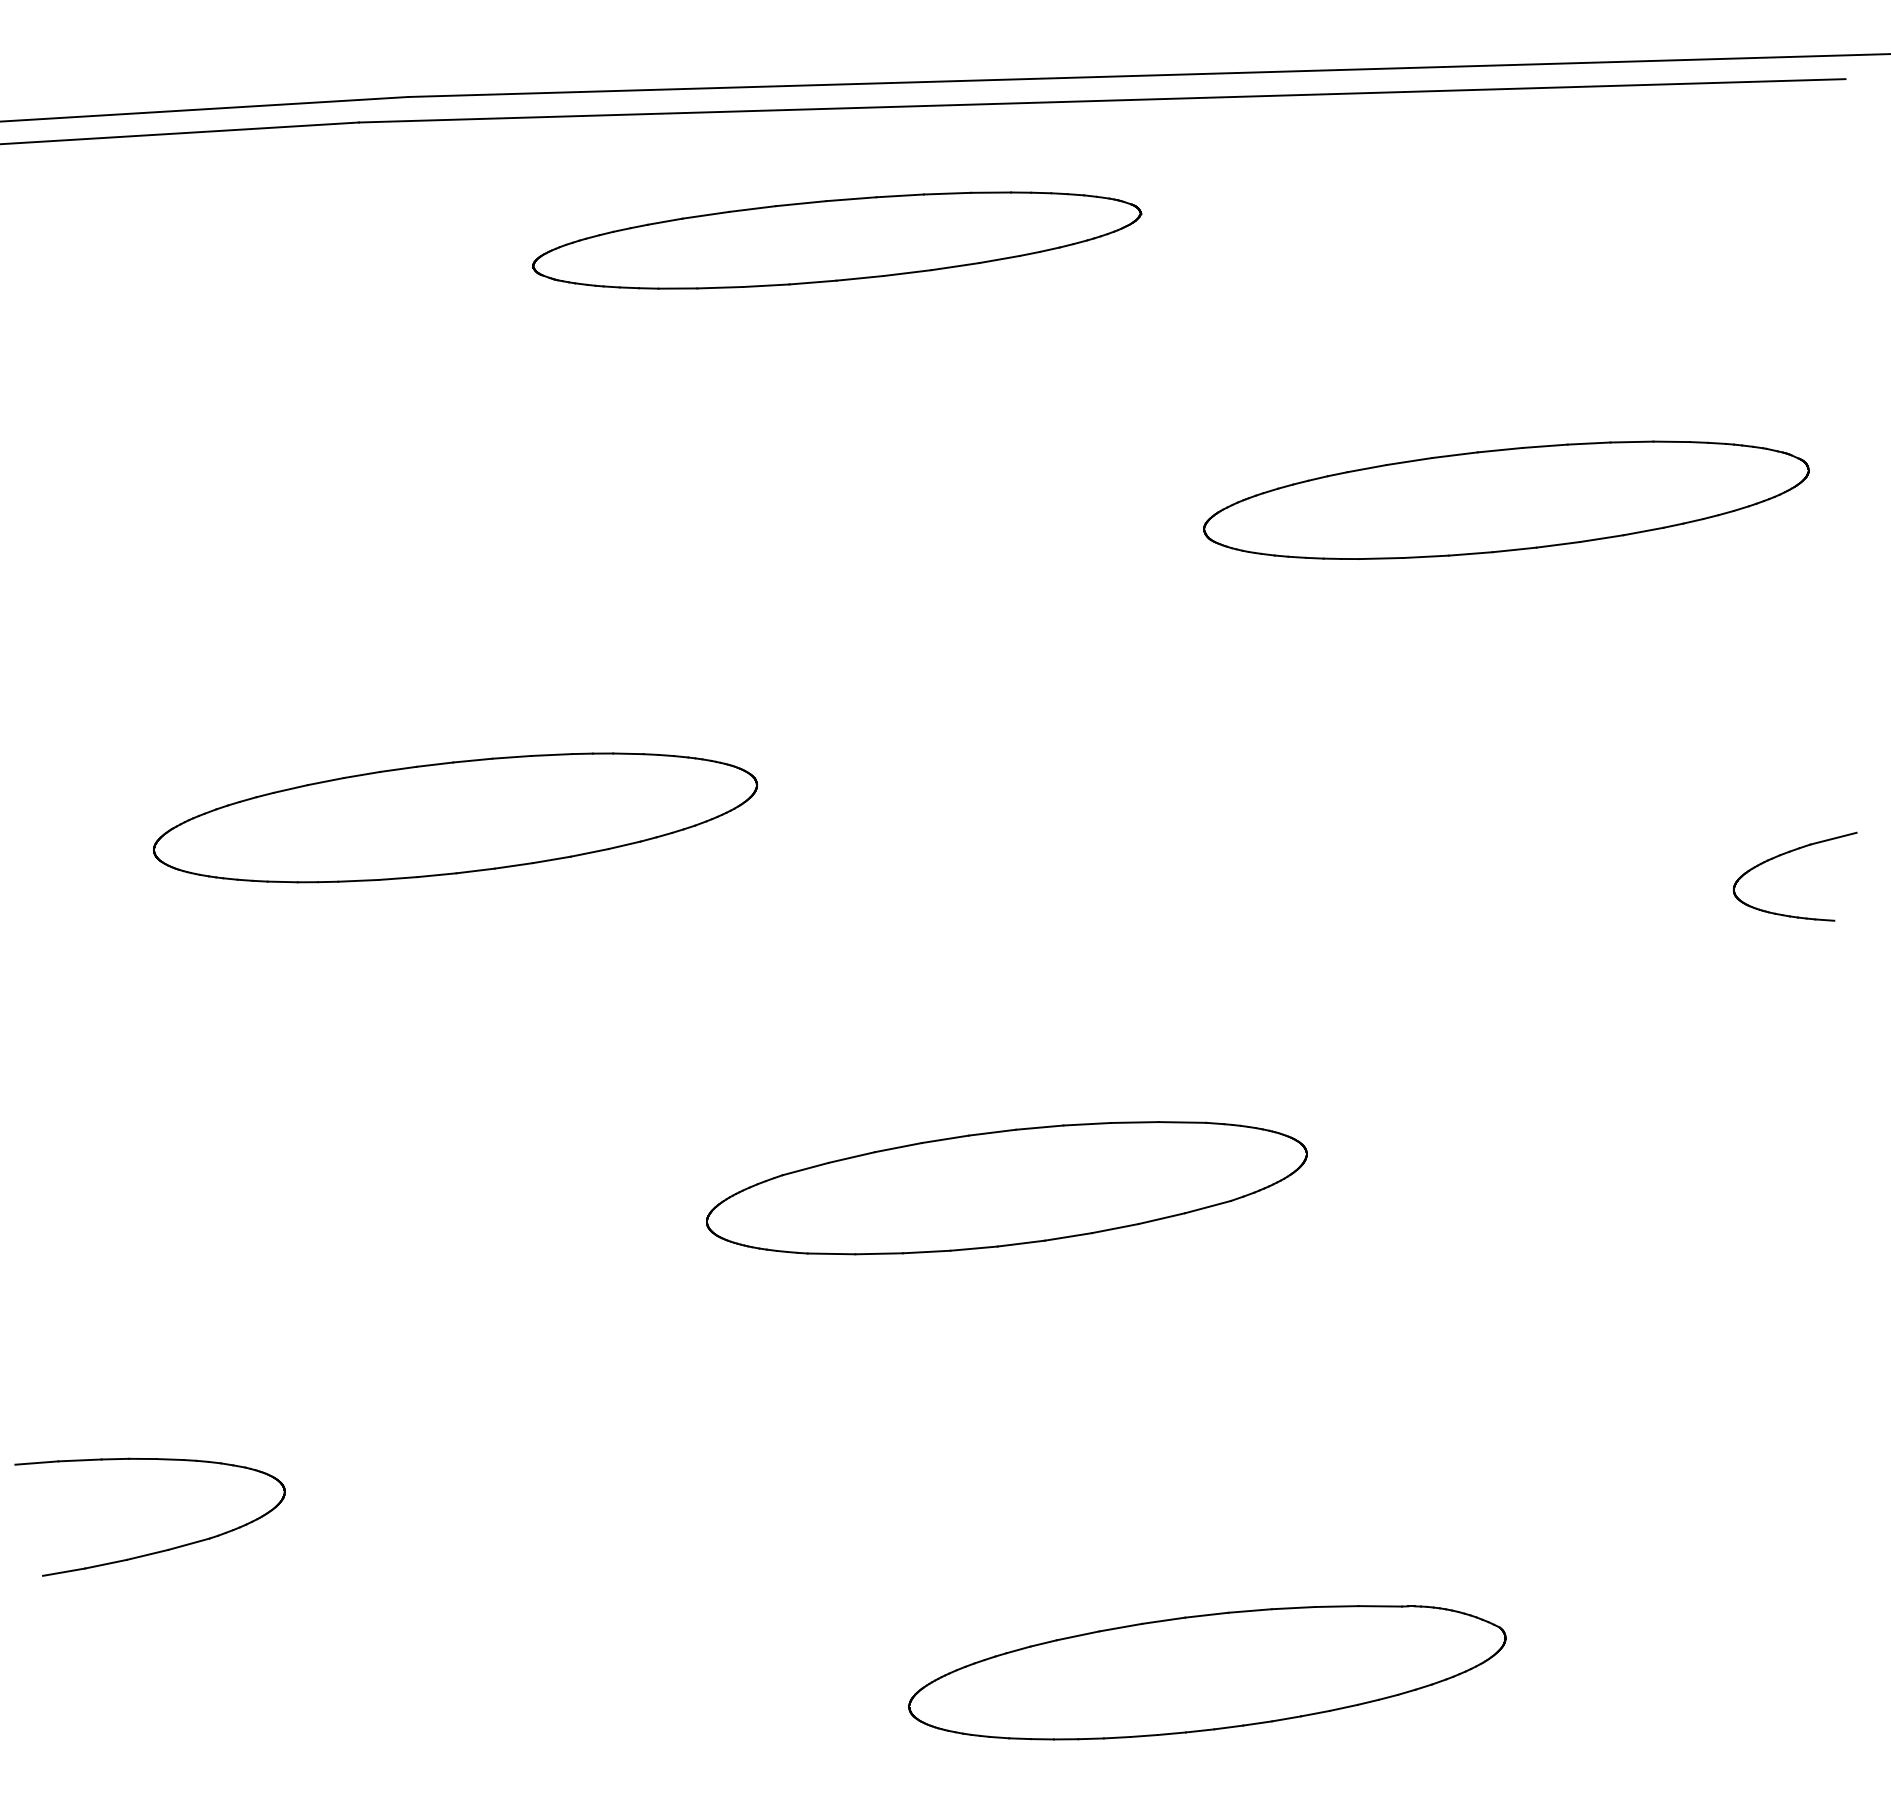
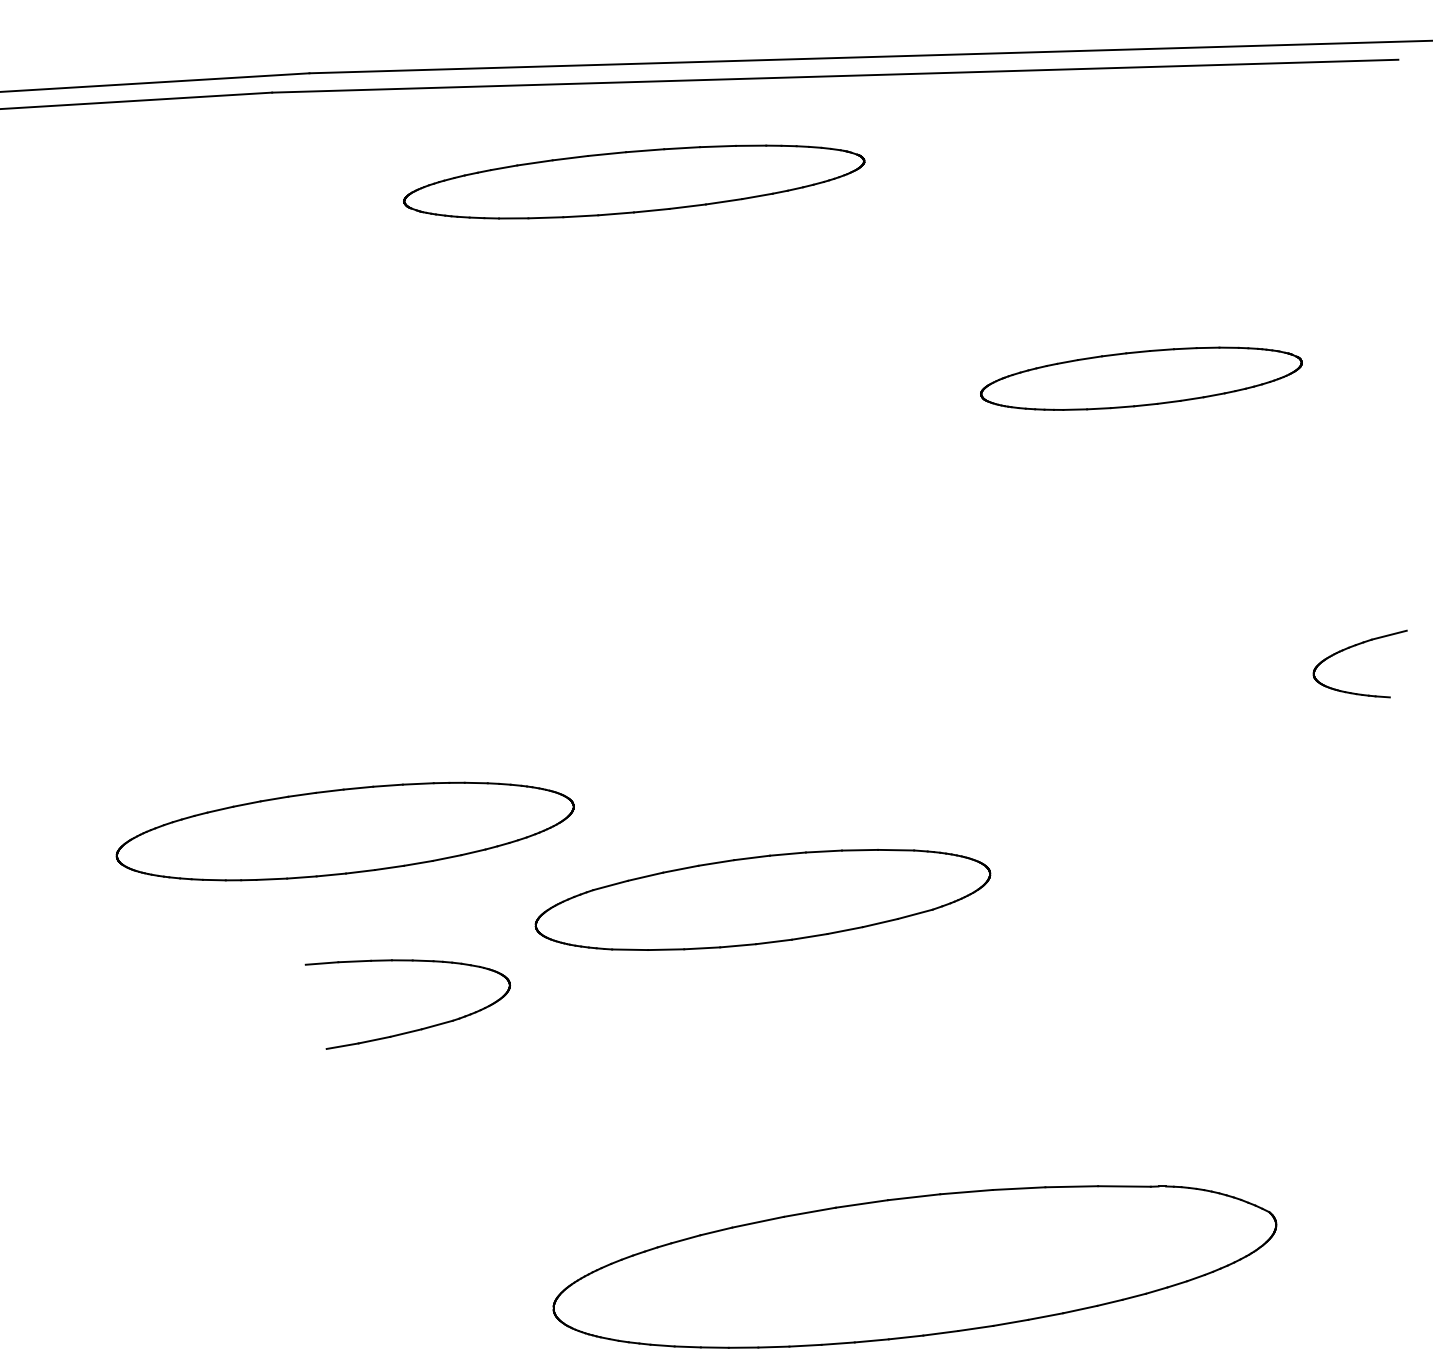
part: (1506, 499) -> (1141, 378), size x0.7
part: (455, 817) -> (345, 831), moved
part: (156, 1551) -> (412, 1030), moved
part: (1207, 1672) -> (914, 1266), size x1.6

